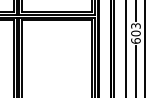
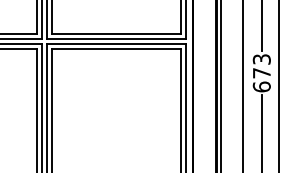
text: (135, 33) -> (261, 73), 603 -> 673

